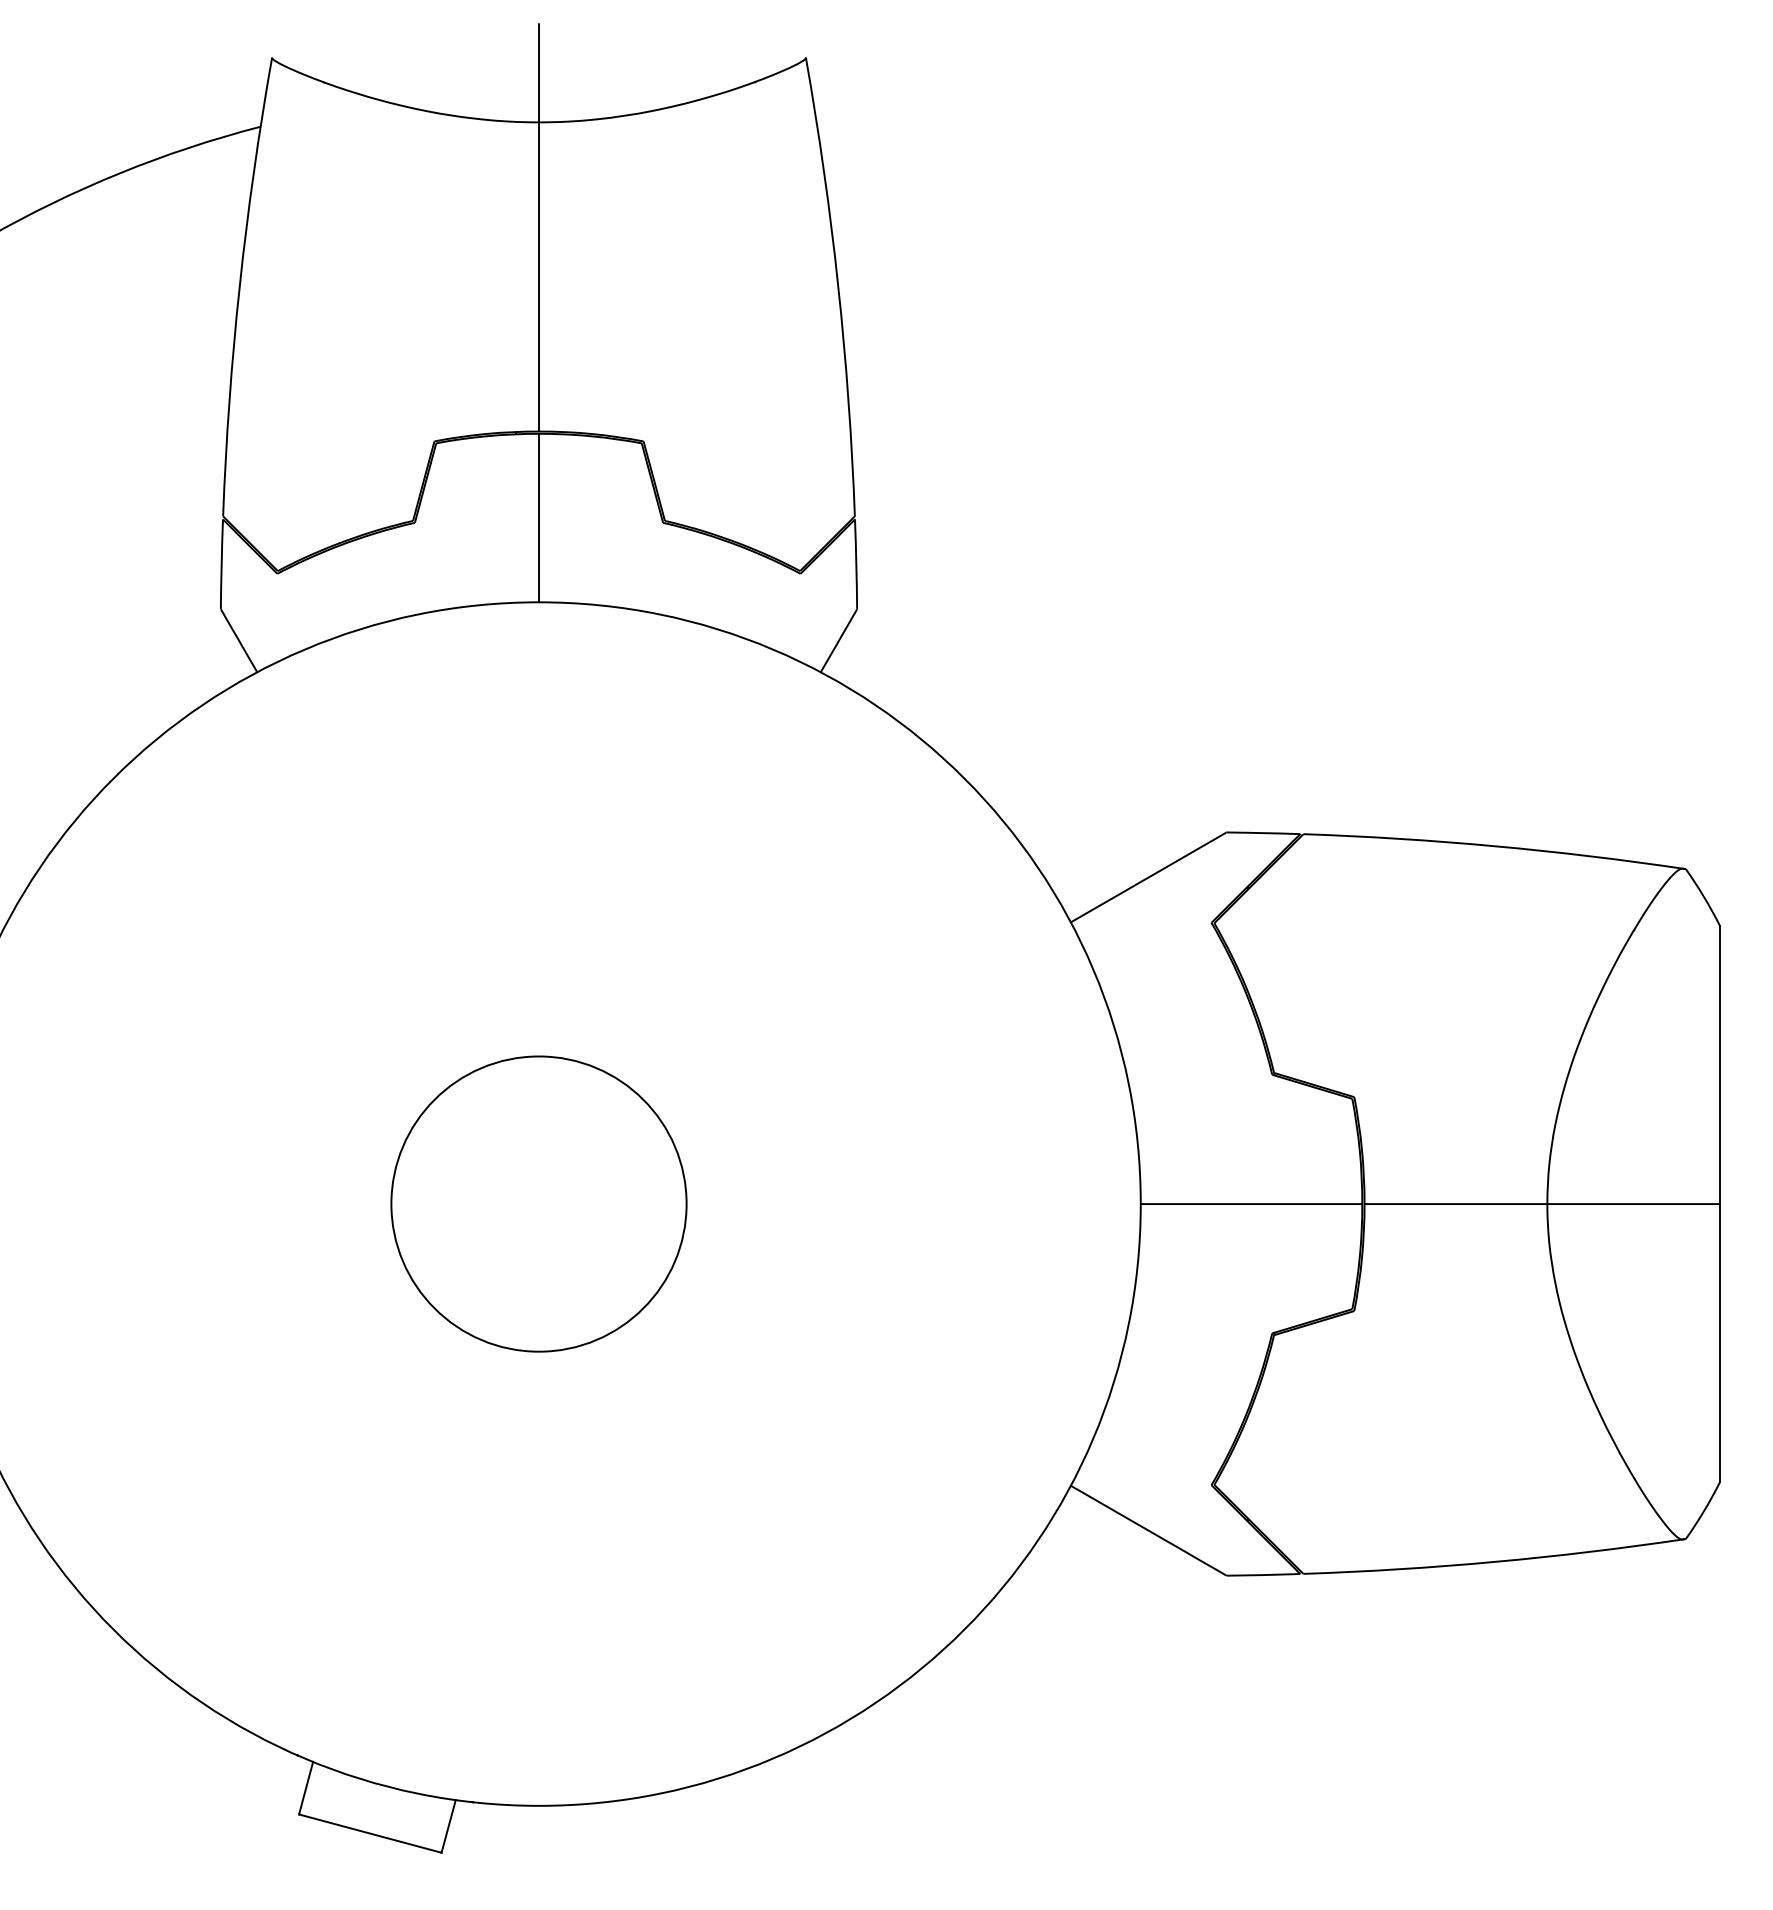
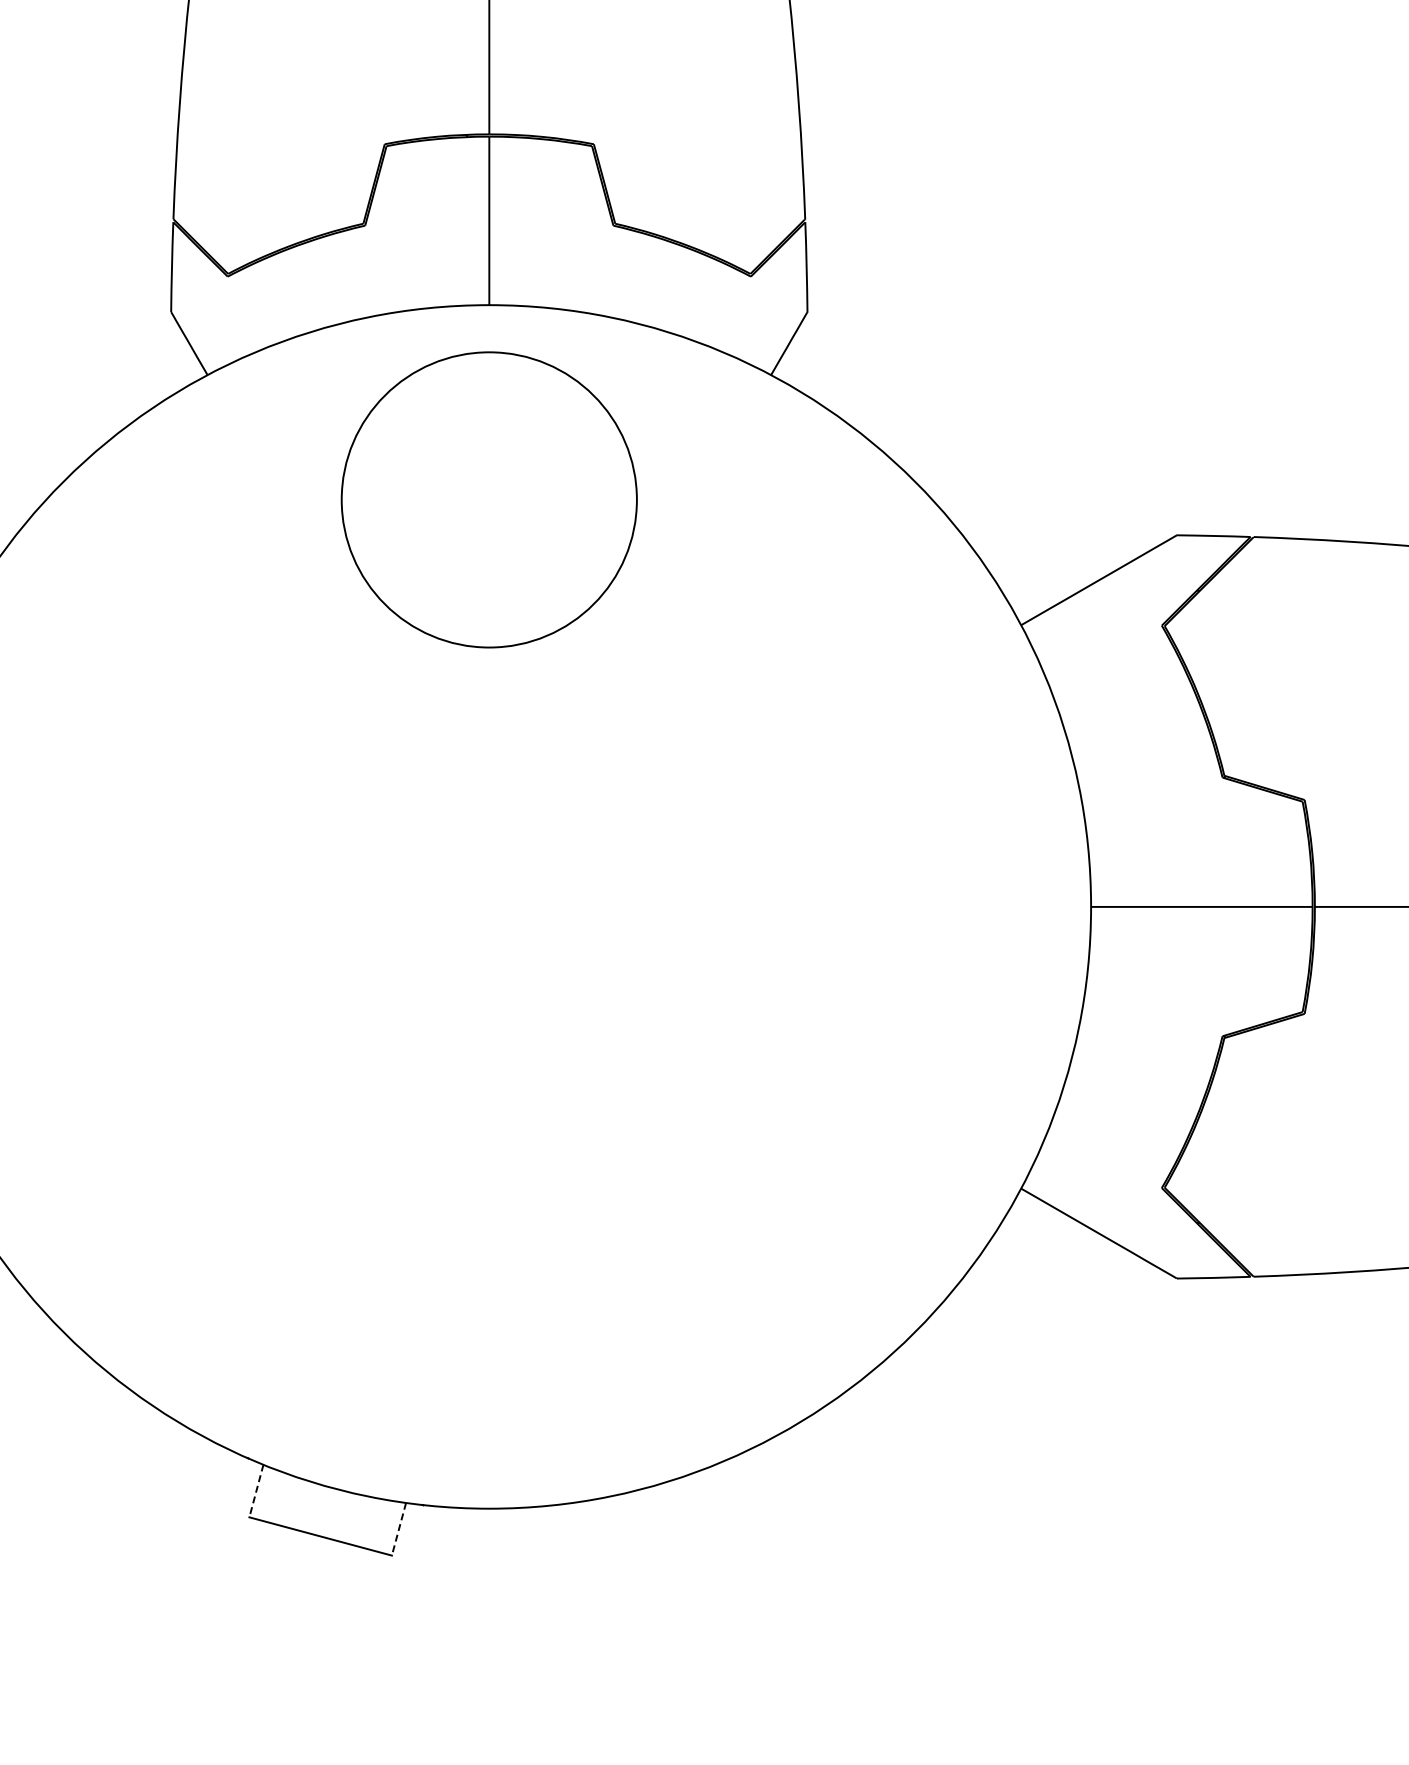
circle: (538, 1203) -> (488, 499), moved
line: (306, 1788) -> (256, 1491), solid -> dashed
line: (448, 1826) -> (398, 1529), solid -> dashed

